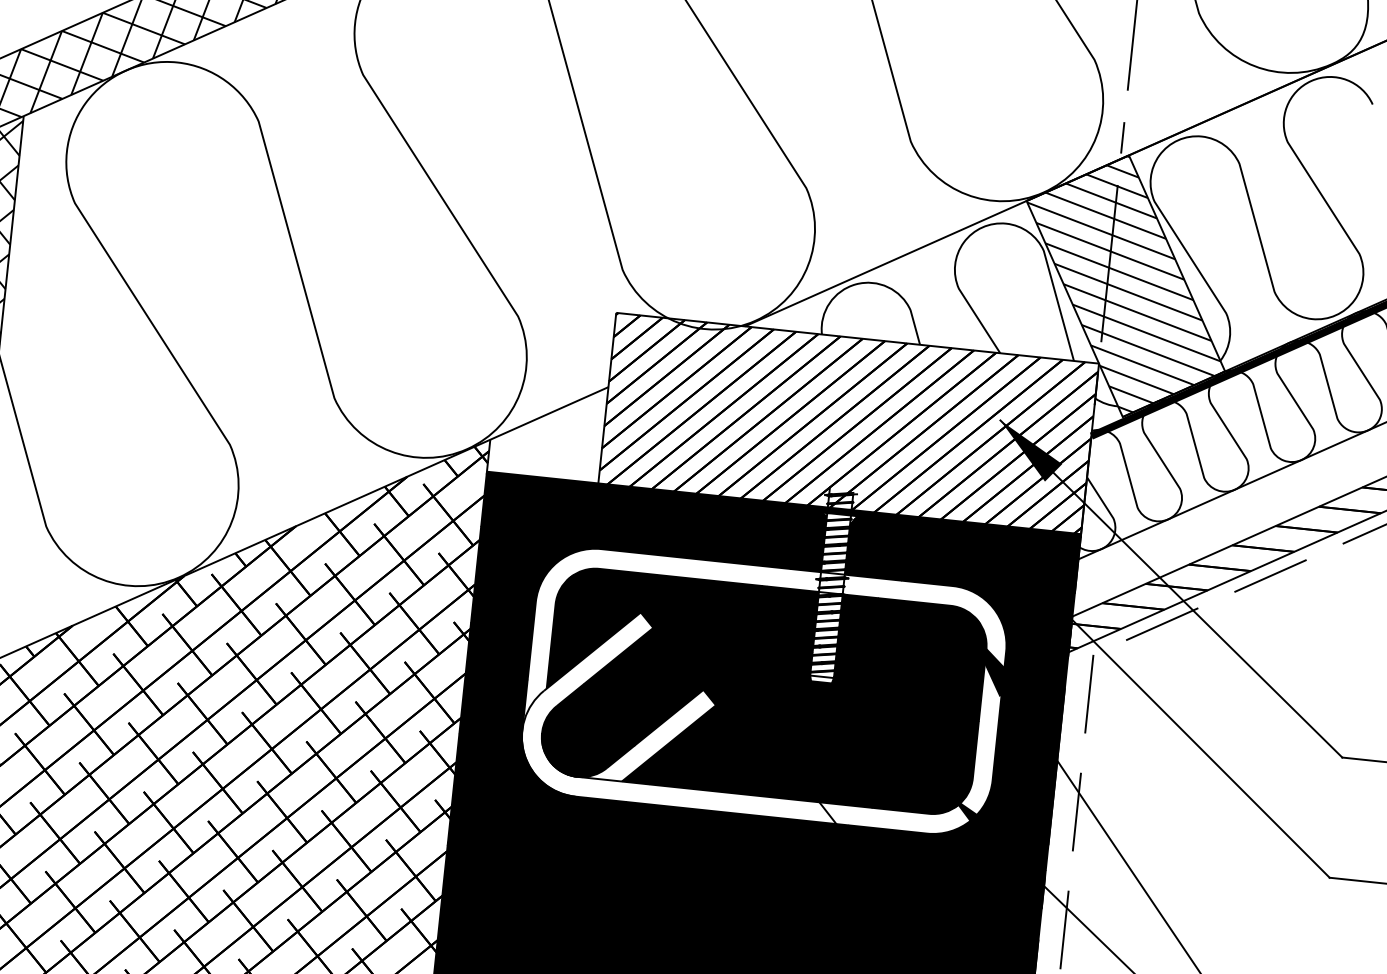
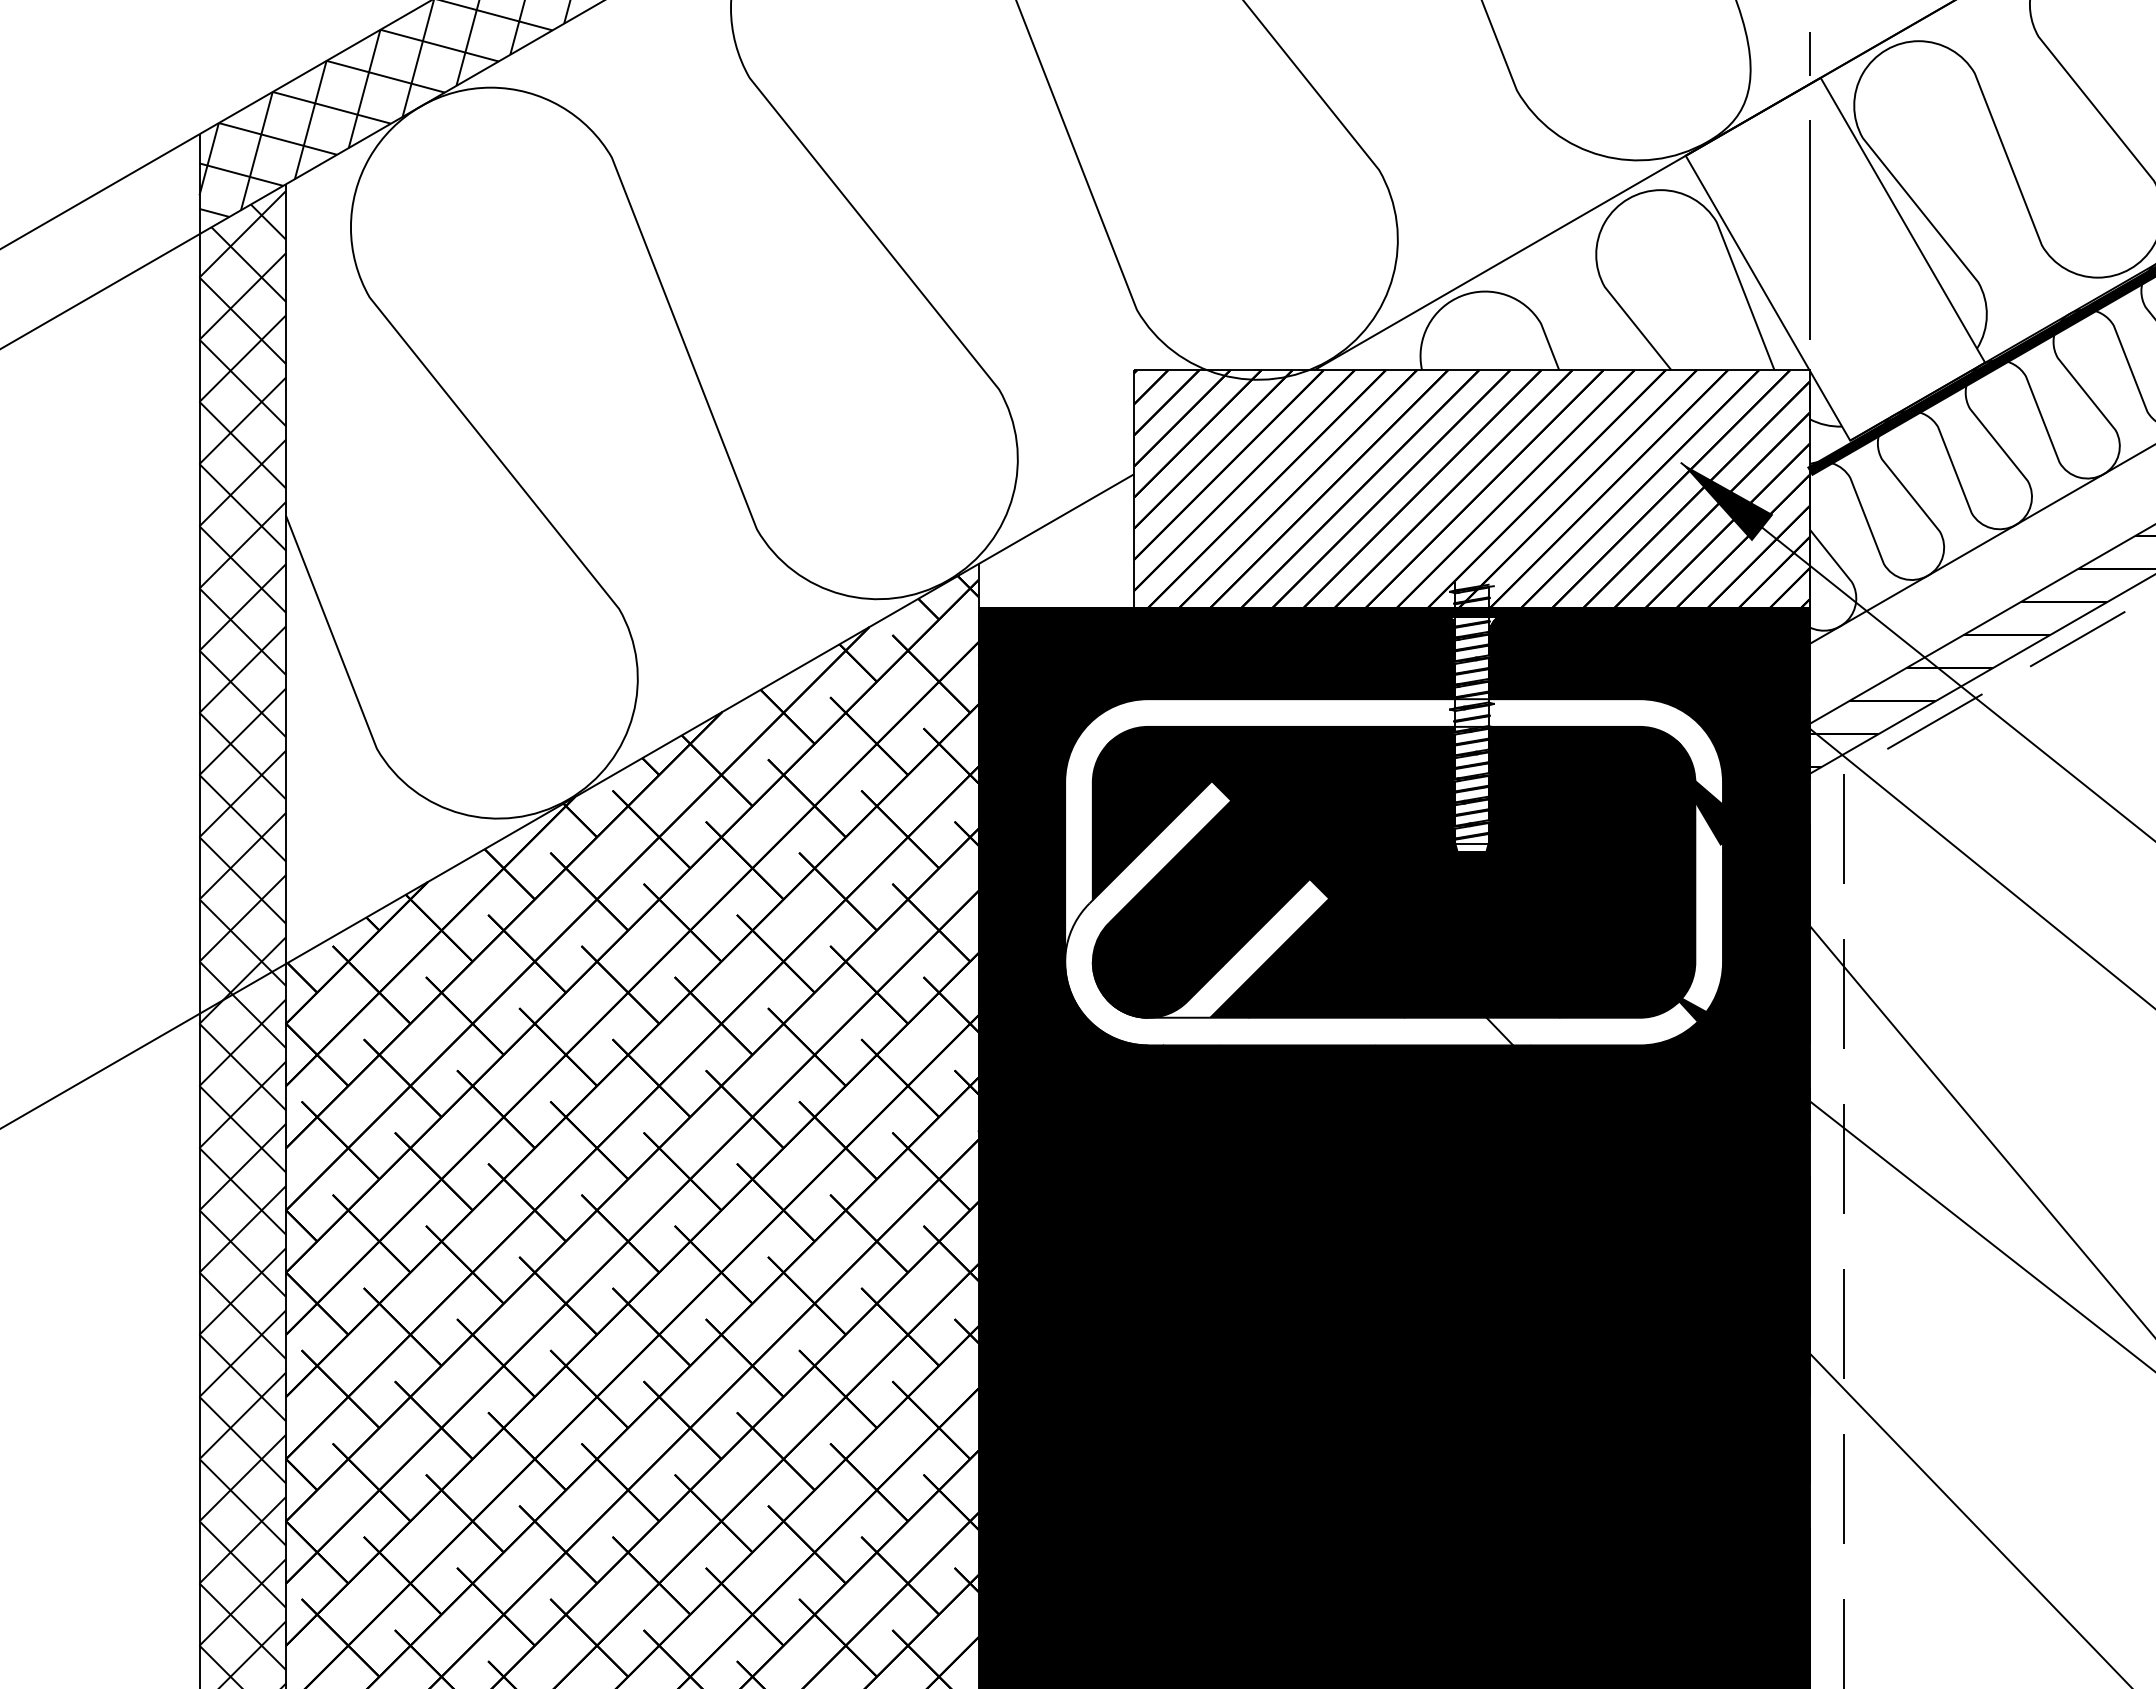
hatch: (1123, 283) -> (1831, 255), removed

